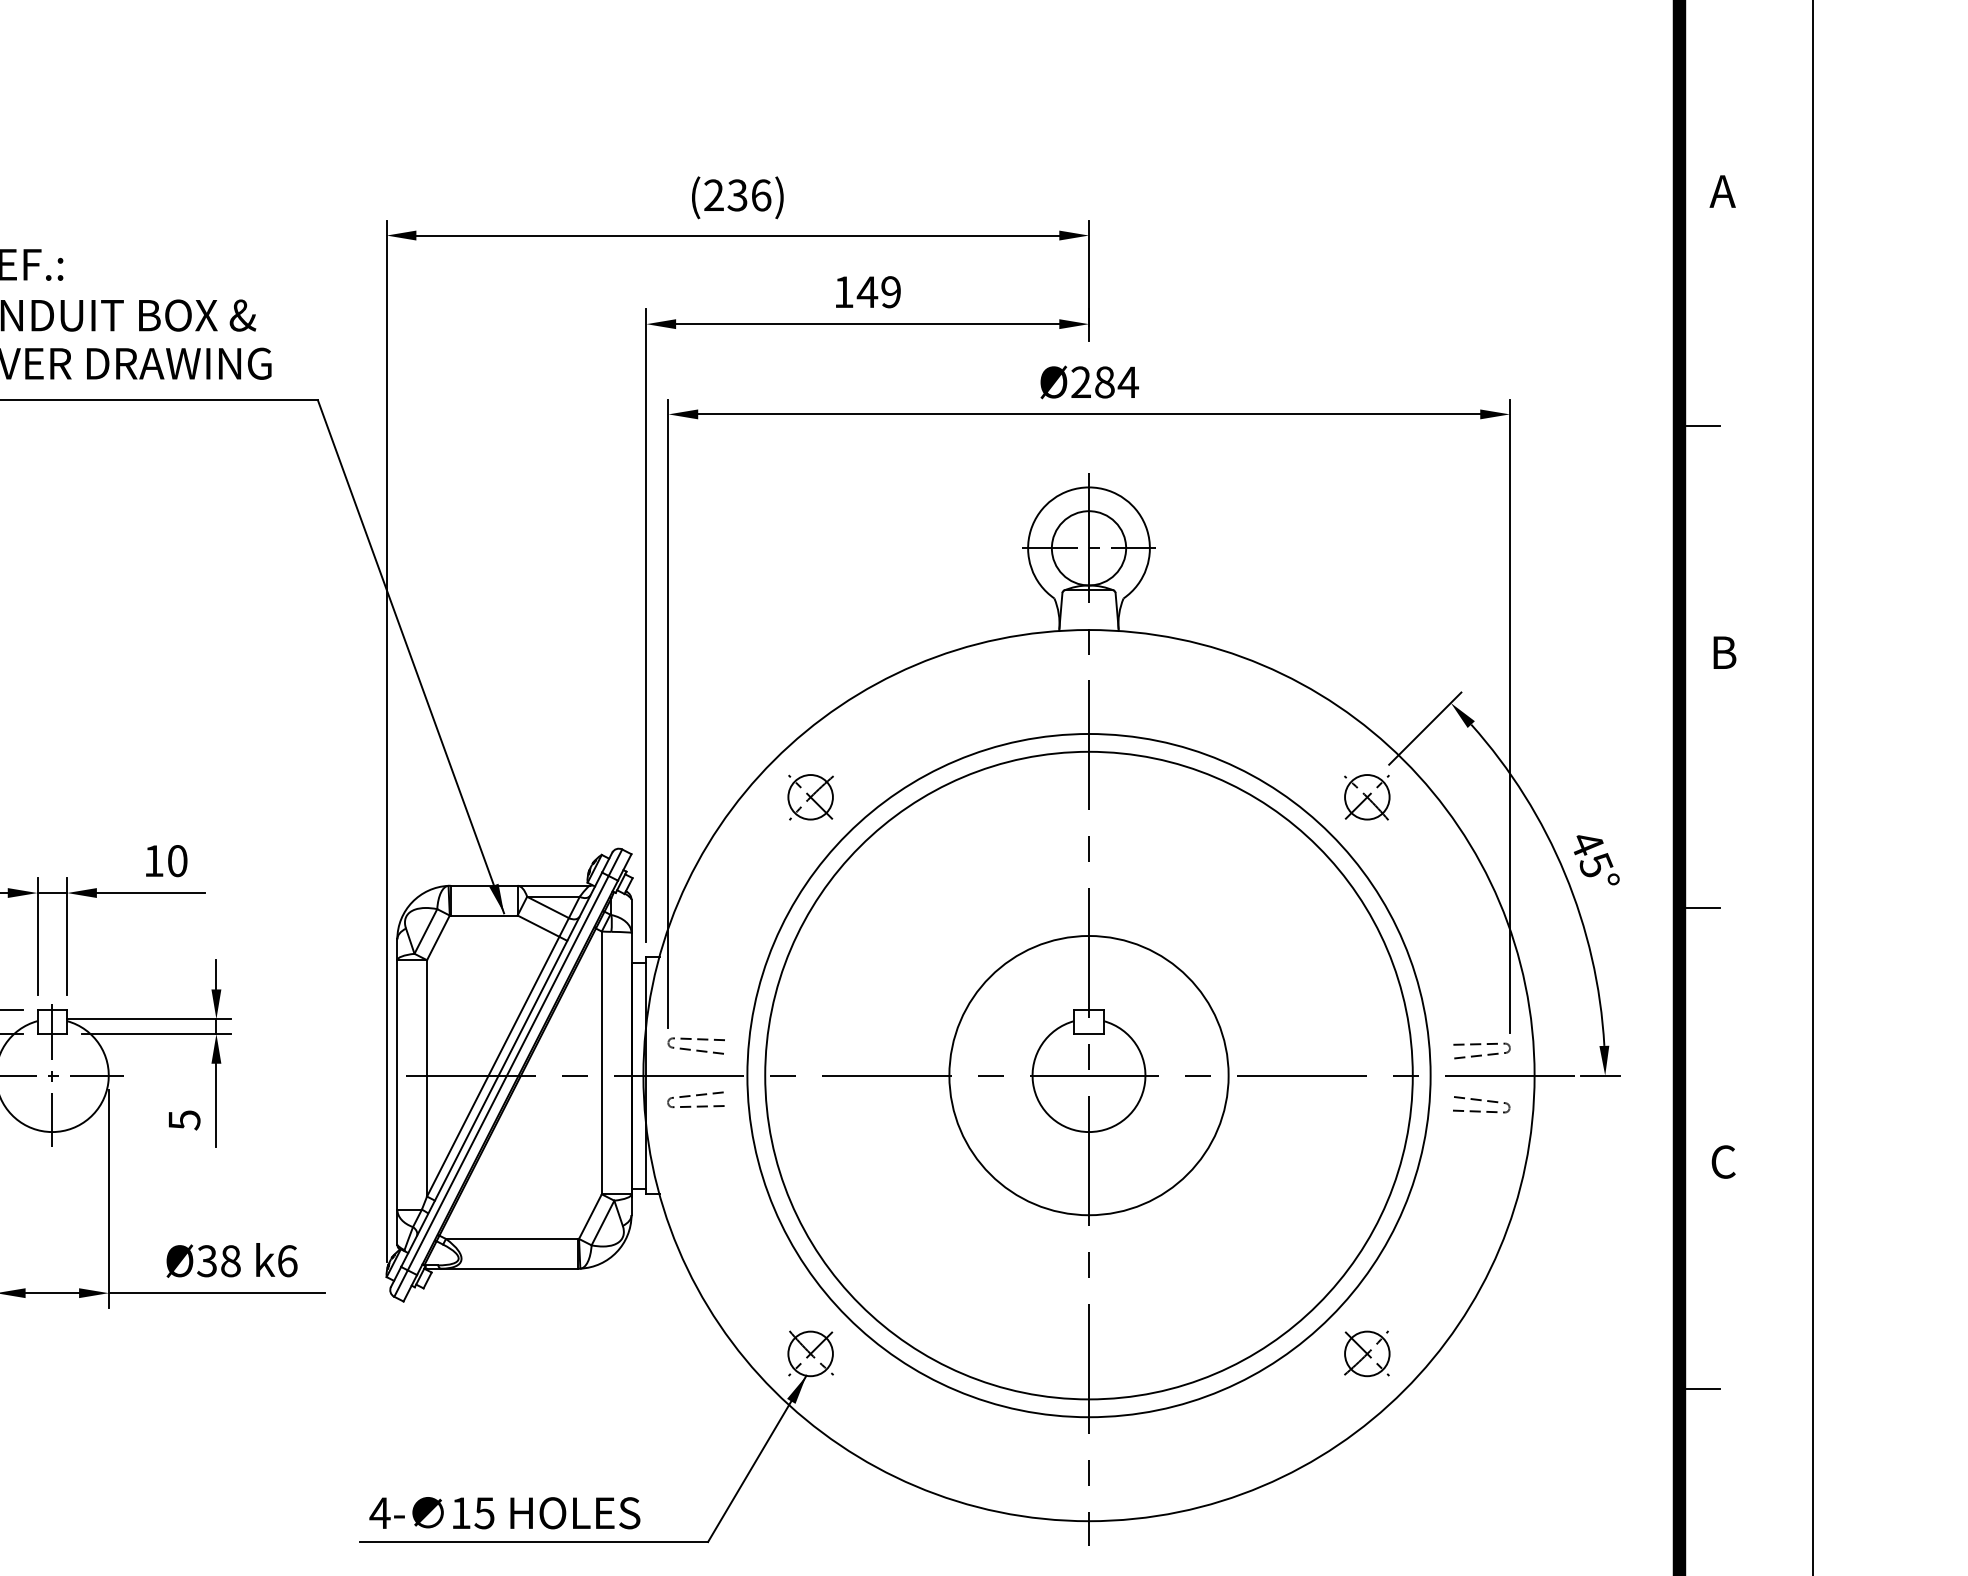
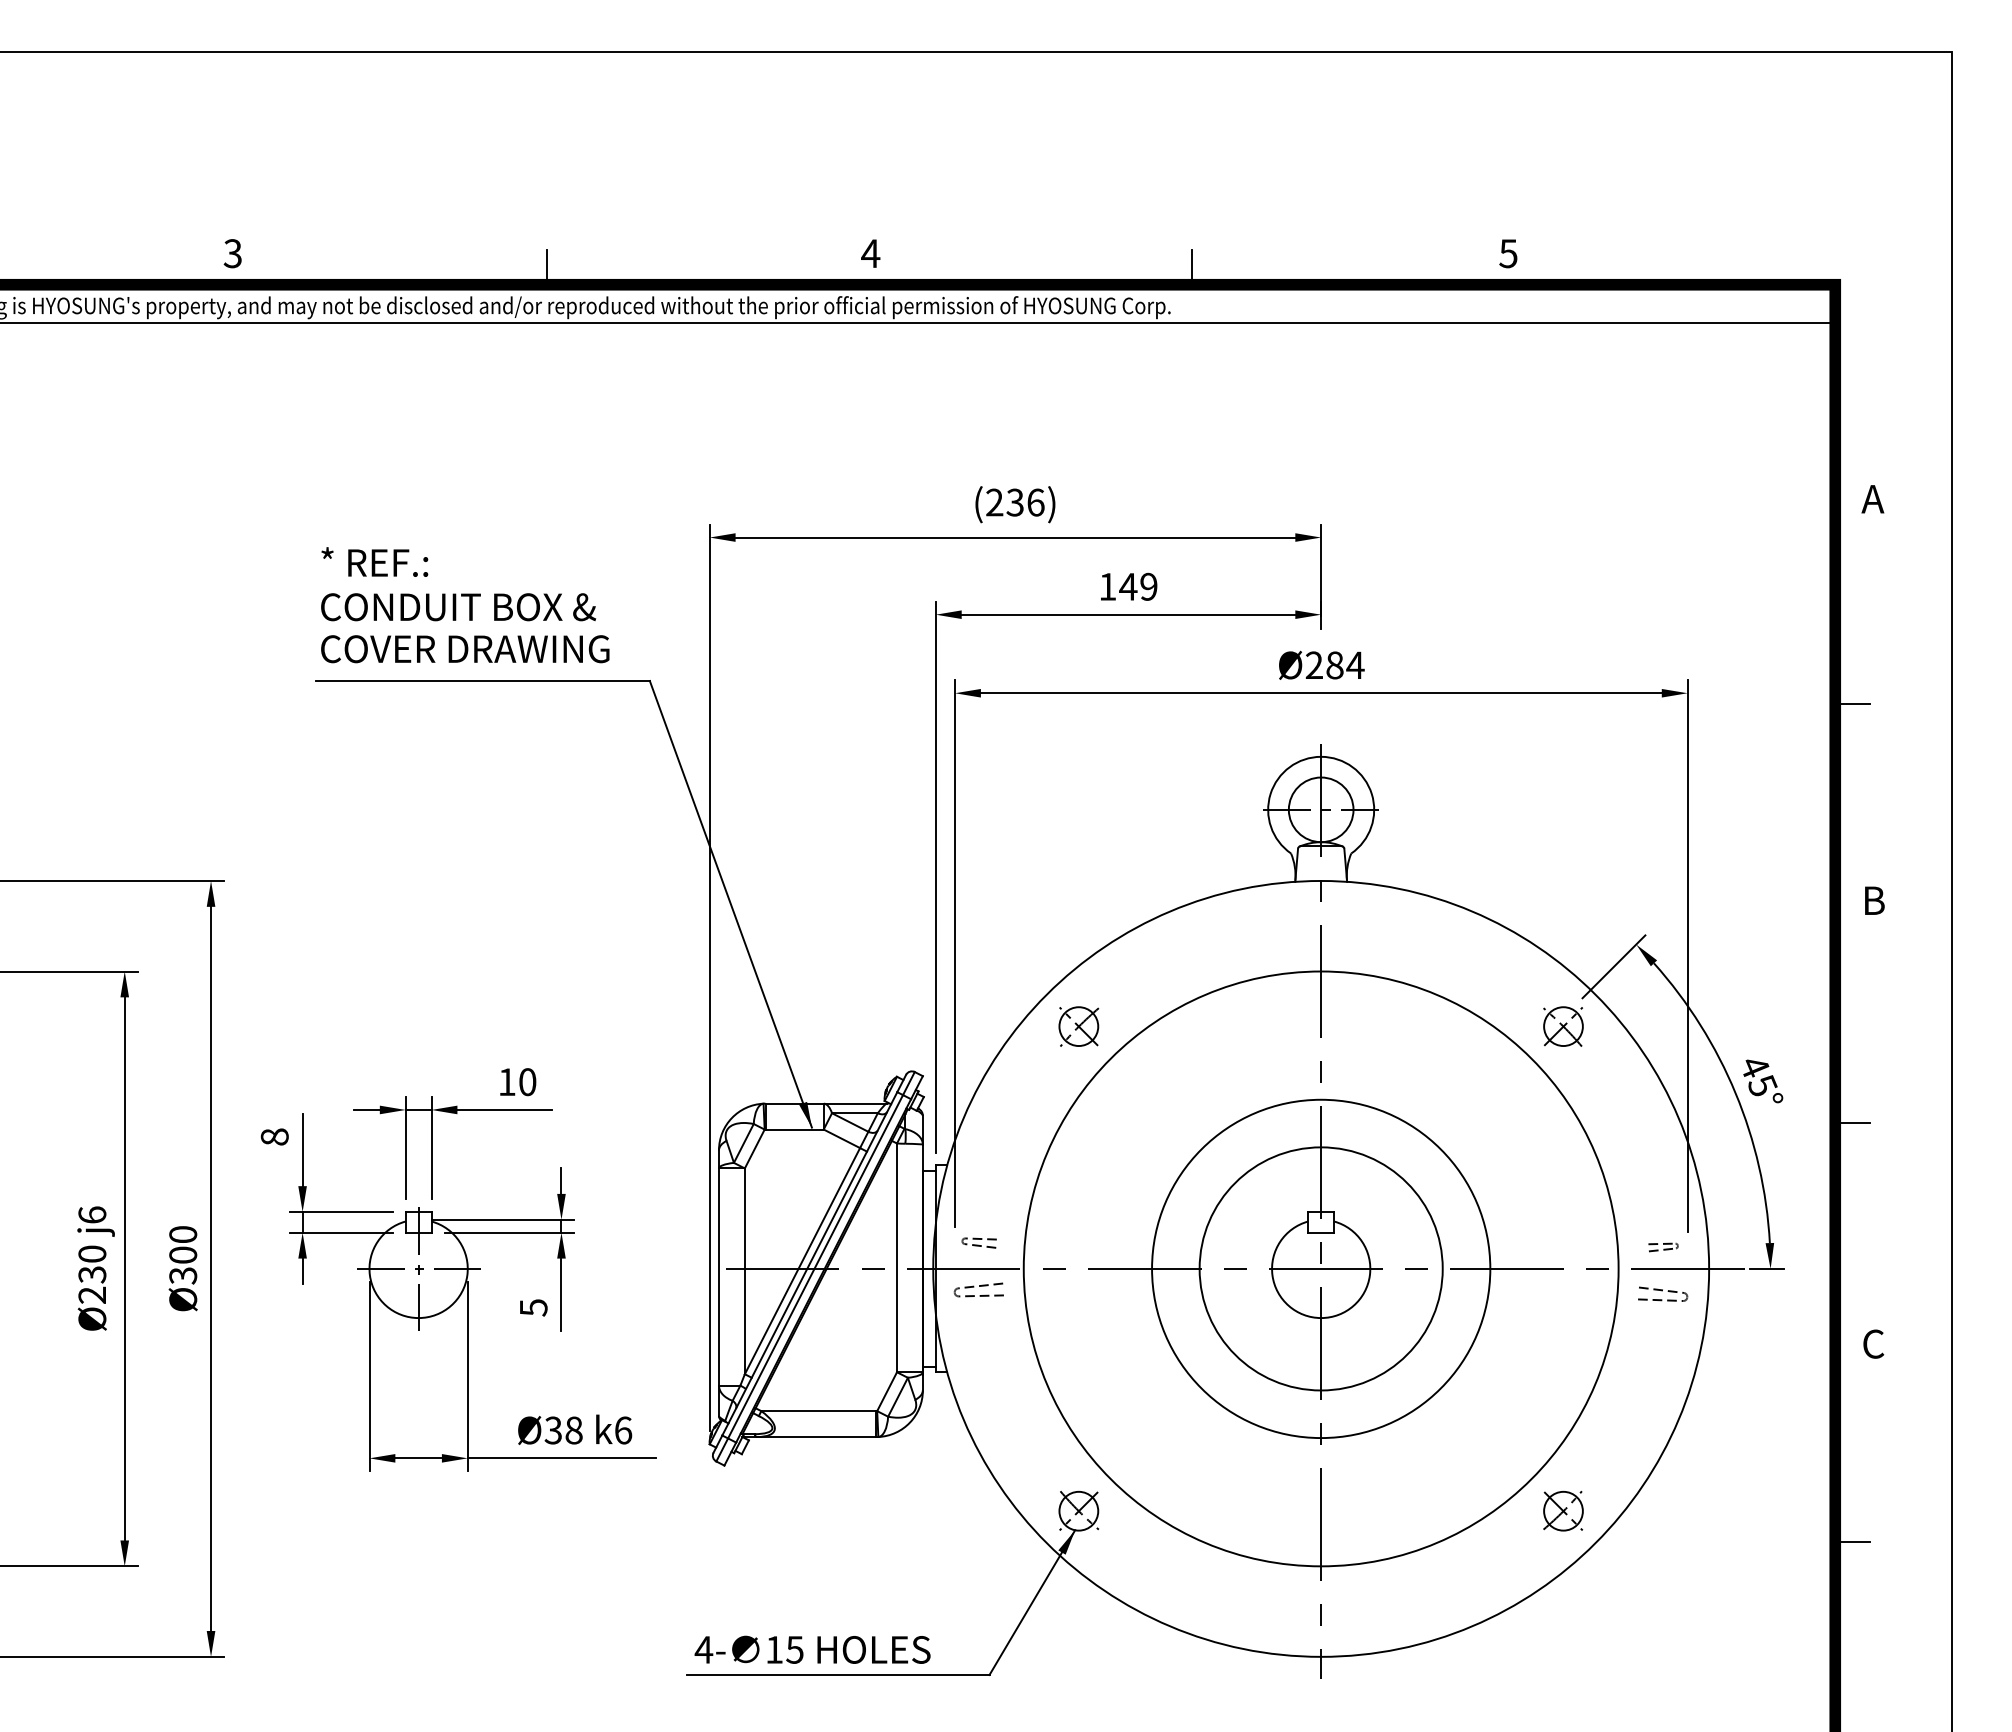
part: (696, 1045) -> (979, 1242), size x0.7
part: (1482, 1051) -> (1663, 1247), size x0.6
circle: (1089, 1075) -> (1321, 1268), size x0.6

